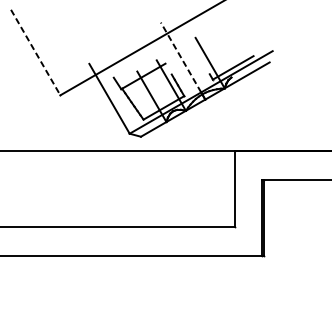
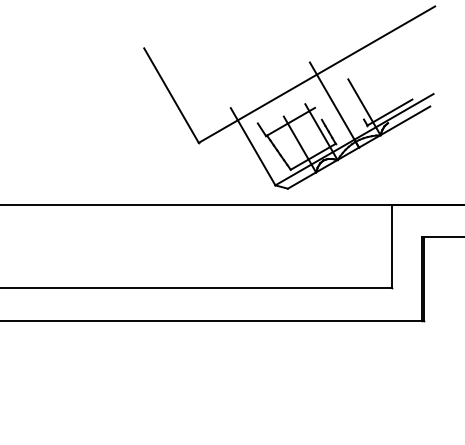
line: (35, 52) -> (171, 95), dashed -> solid
line: (181, 57) -> (332, 101), dashed -> solid

